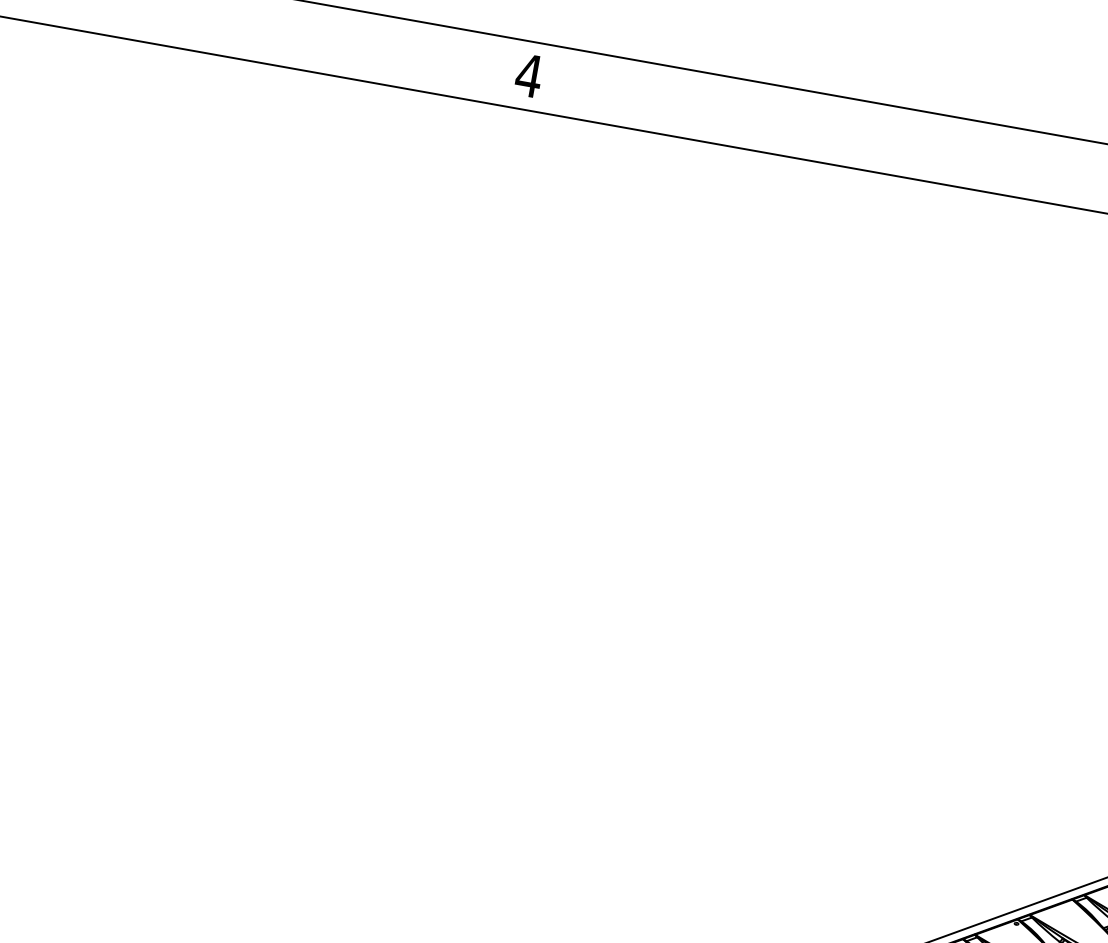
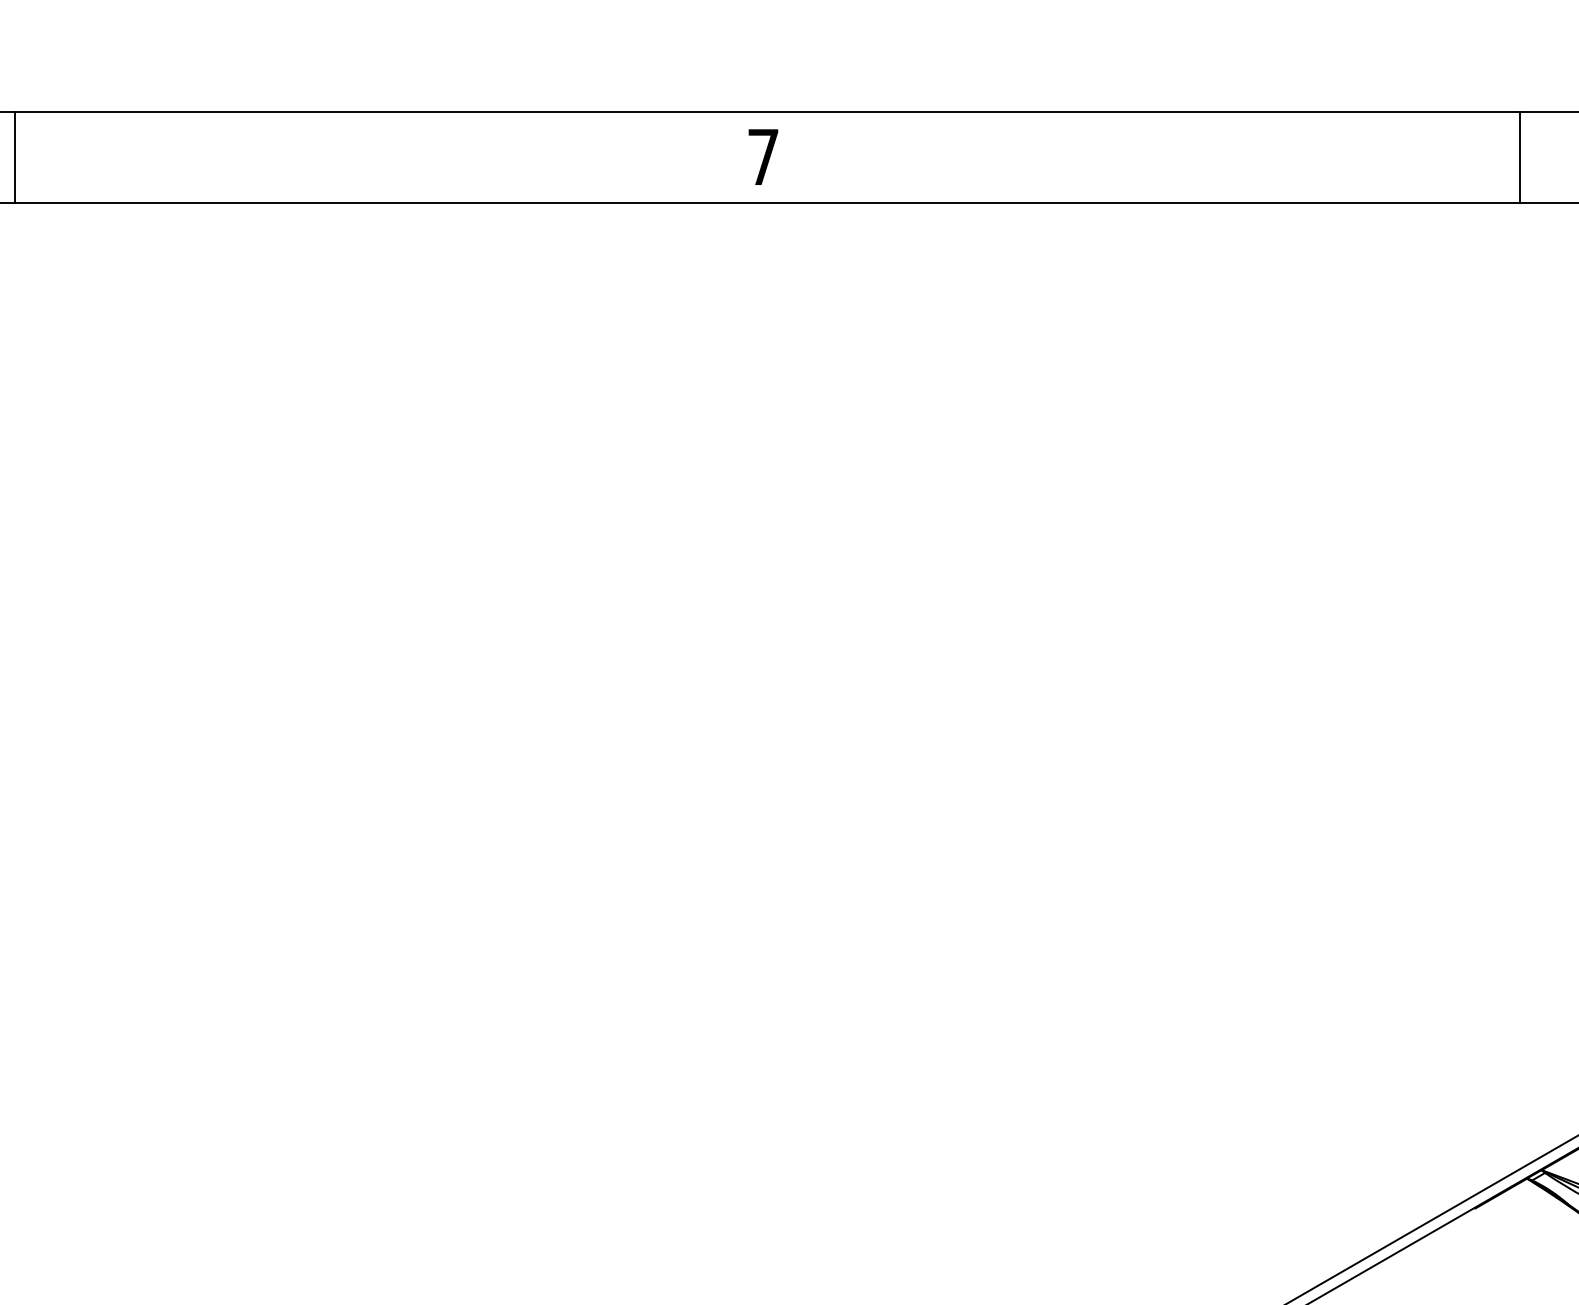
text: (528, 75) -> (762, 156), 4 -> 7
line: (1093, 176) -> (1519, 157), added

